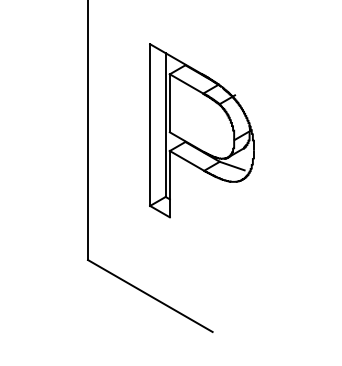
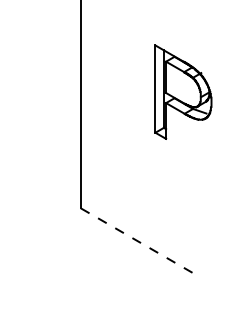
part: (201, 130) -> (183, 91), size x0.6
line: (150, 296) -> (137, 241), solid -> dashed

